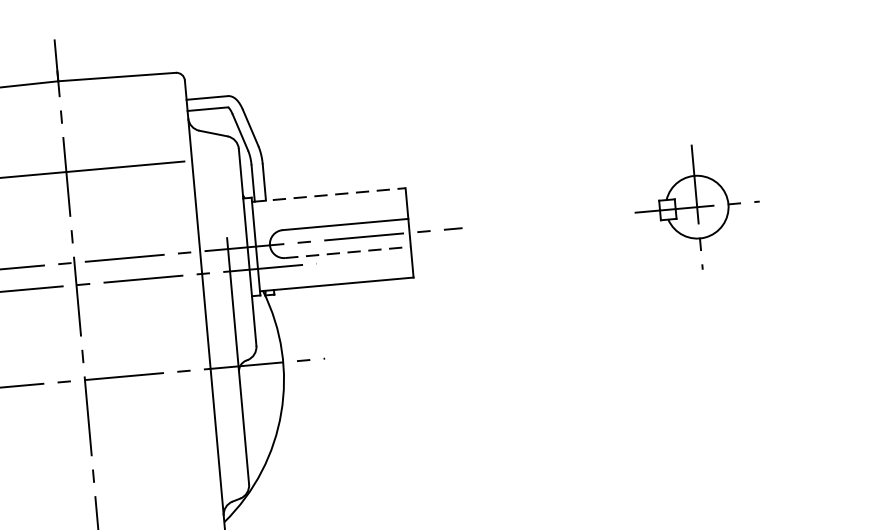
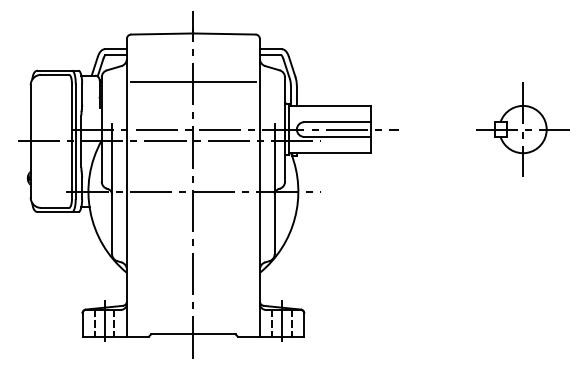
line: (329, 194) -> (330, 105), dashed -> solid
part: (696, 207) -> (522, 129), size x1.43
line: (349, 251) -> (338, 136), dashed -> solid

